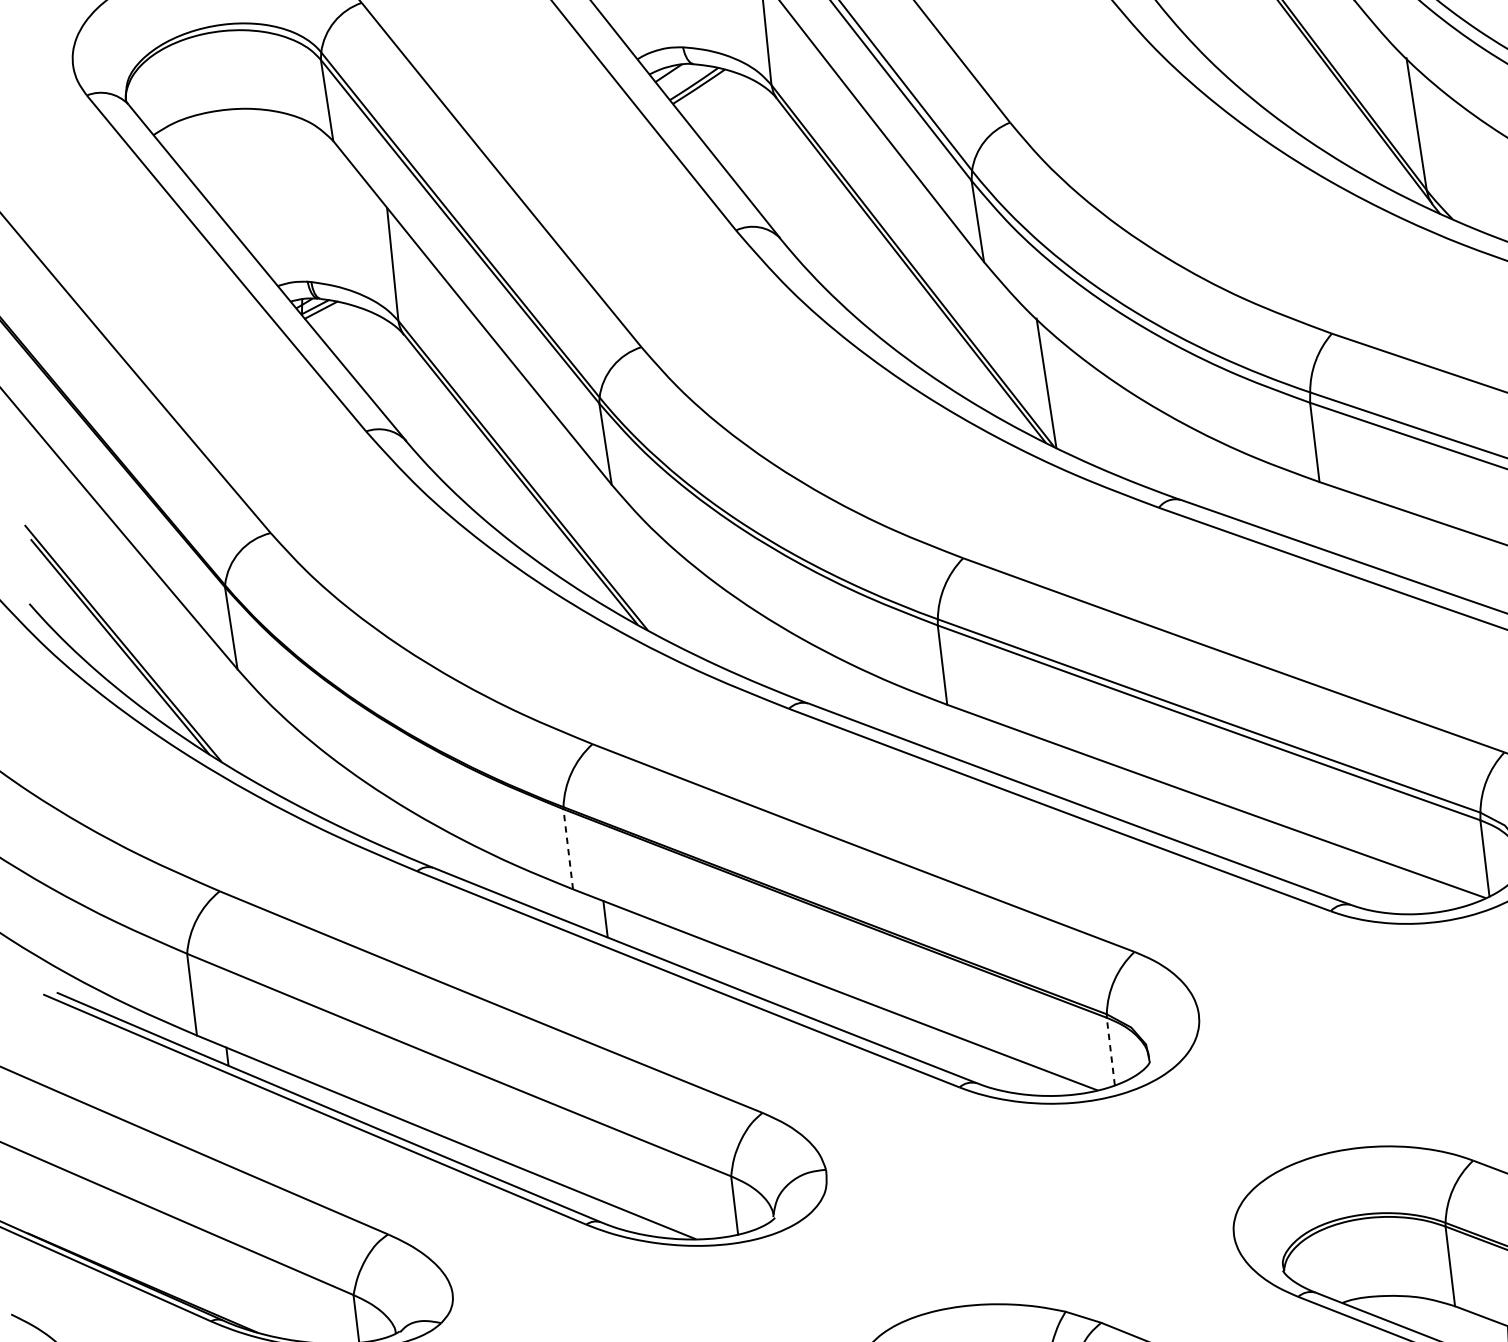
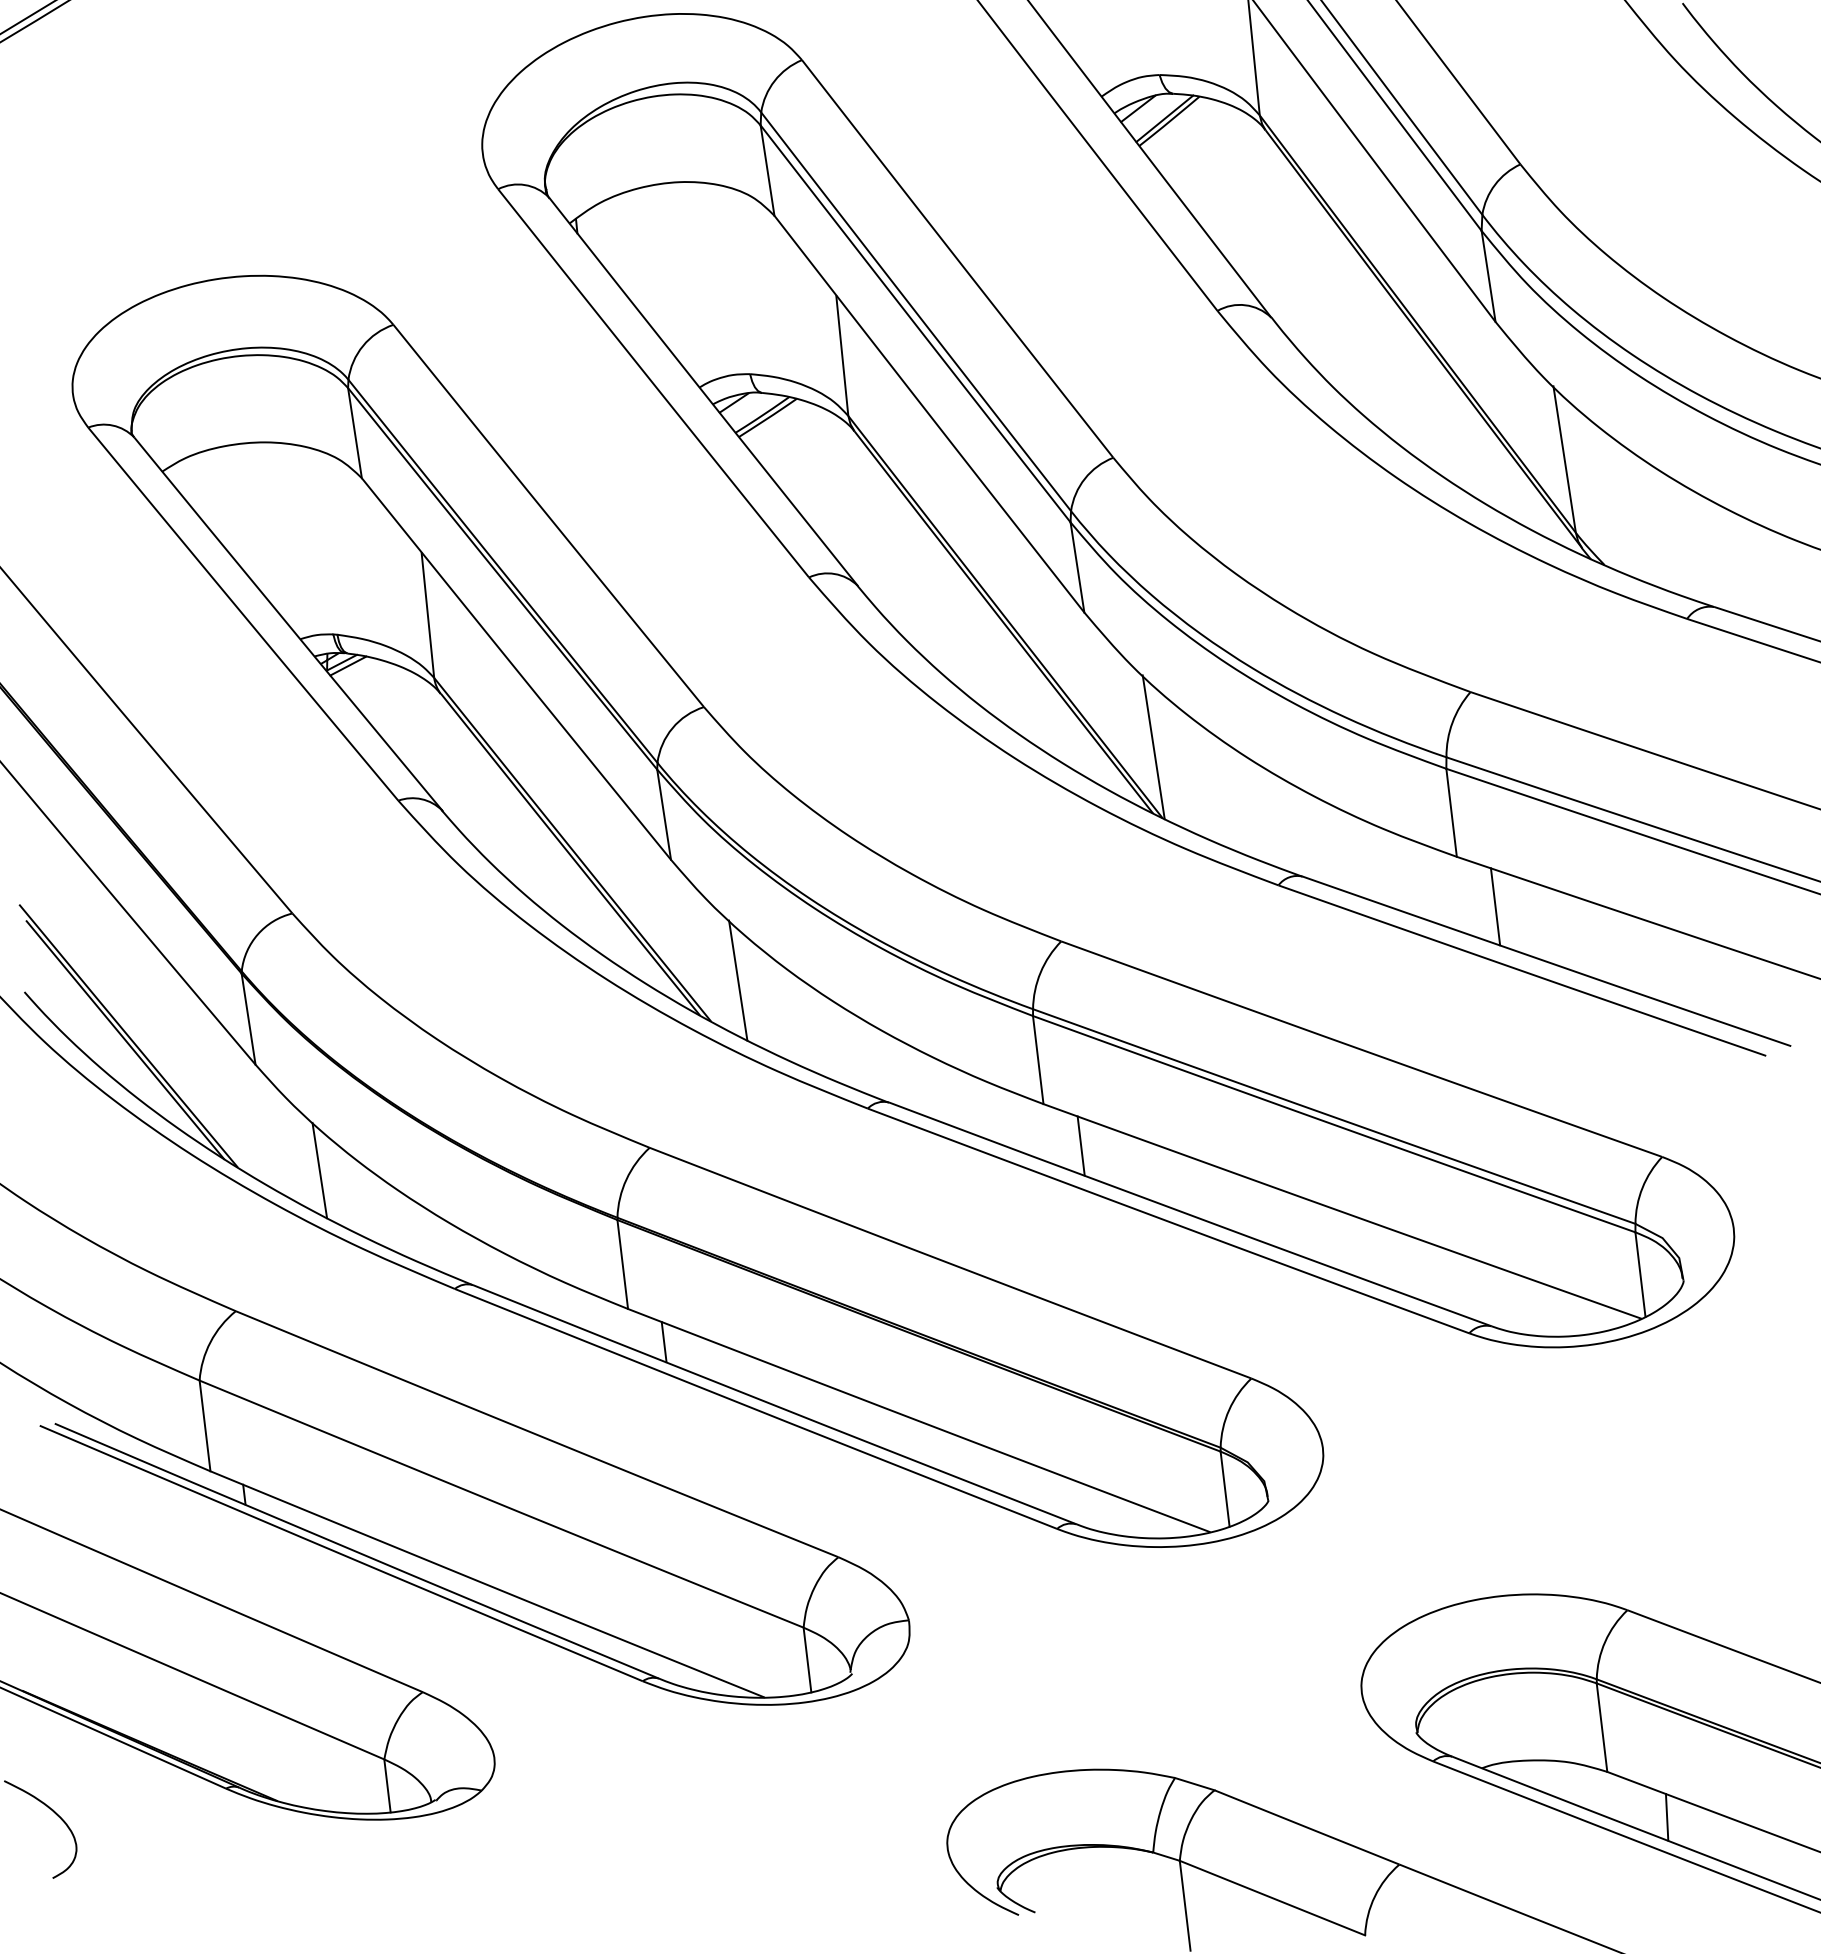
line: (1354, 526) -> (1495, 906), added
line: (672, 593) -> (738, 980), added
line: (980, 742) -> (1080, 1145), added
line: (295, 764) -> (319, 1170), added
line: (568, 849) -> (622, 1264), dashed -> solid
line: (1111, 1051) -> (1225, 1489), dashed -> solid

